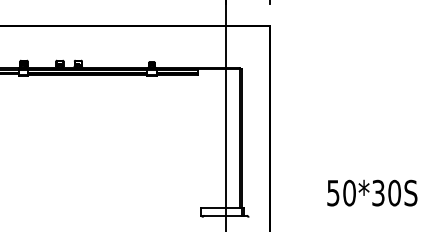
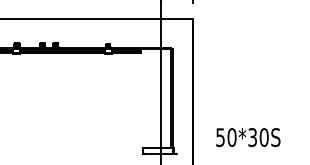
text: (372, 192) -> (248, 137), moved

